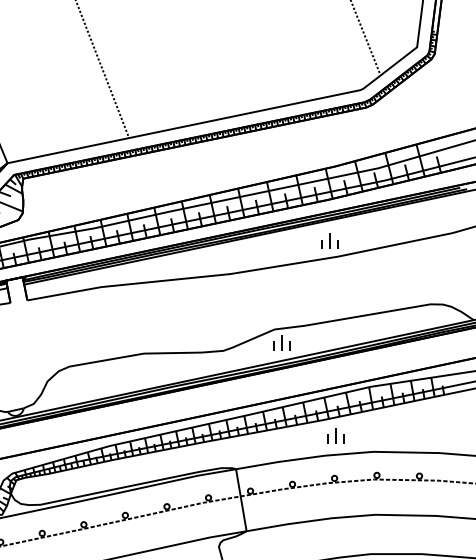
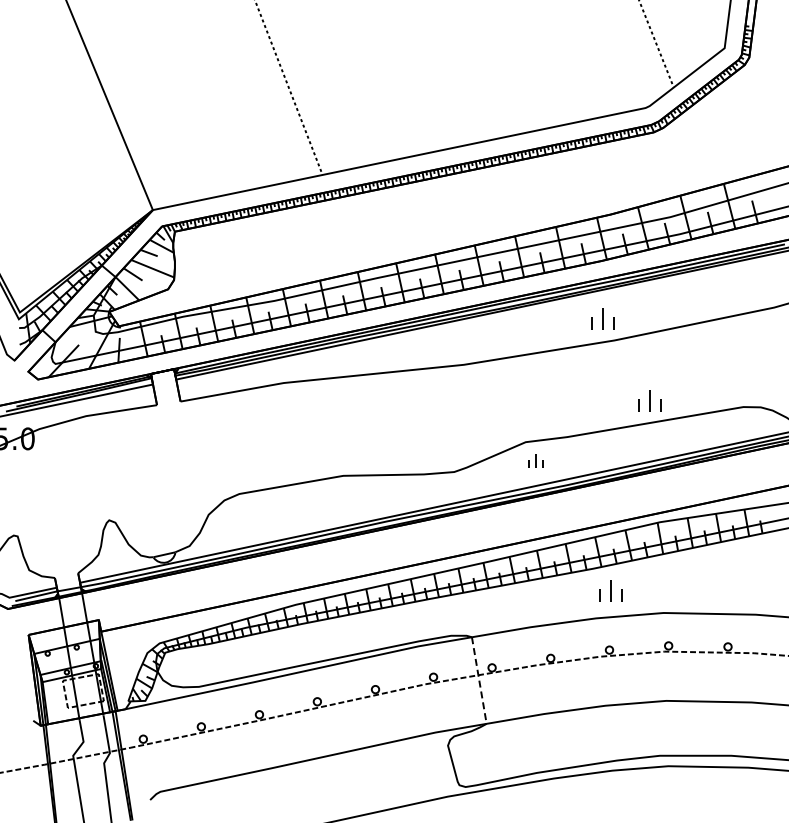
part: (363, 299) -> (649, 400), added
part: (281, 342) -> (535, 460), size x0.6
line: (241, 500) -> (479, 680), solid -> dashed

